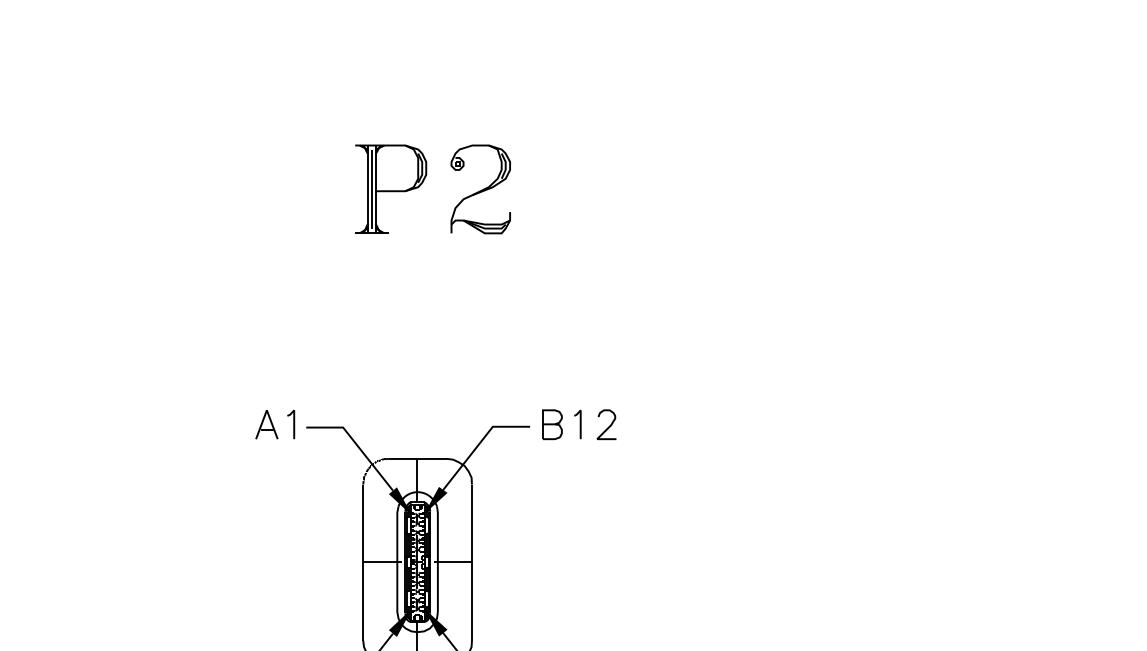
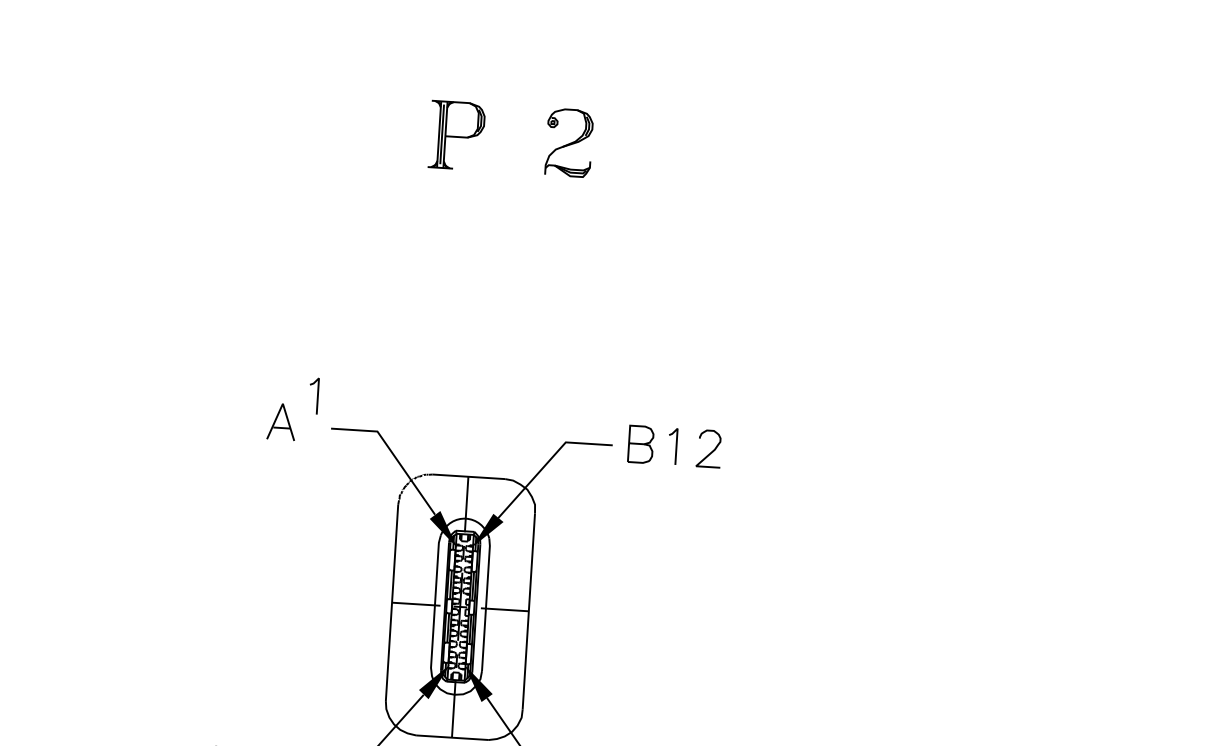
part: (391, 188) -> (457, 134), size x0.6
part: (480, 189) -> (569, 142), size x0.6
line: (293, 424) -> (317, 396), moved

